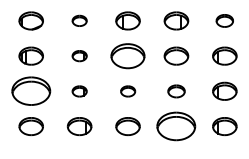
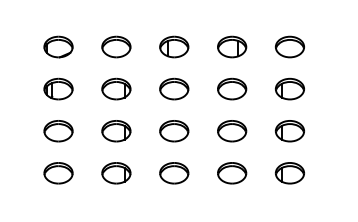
part: (79, 20) -> (116, 46), size x1.67
part: (224, 20) -> (289, 46), size x1.43
part: (79, 55) -> (116, 88), size x1.67
part: (128, 55) -> (174, 88), size x0.71
part: (31, 91) -> (58, 131), size x0.62
part: (79, 91) -> (116, 131), size x1.67
part: (128, 91) -> (174, 131), size x1.67
part: (176, 91) -> (232, 131), size x1.43
part: (176, 126) -> (232, 173), size x0.62

